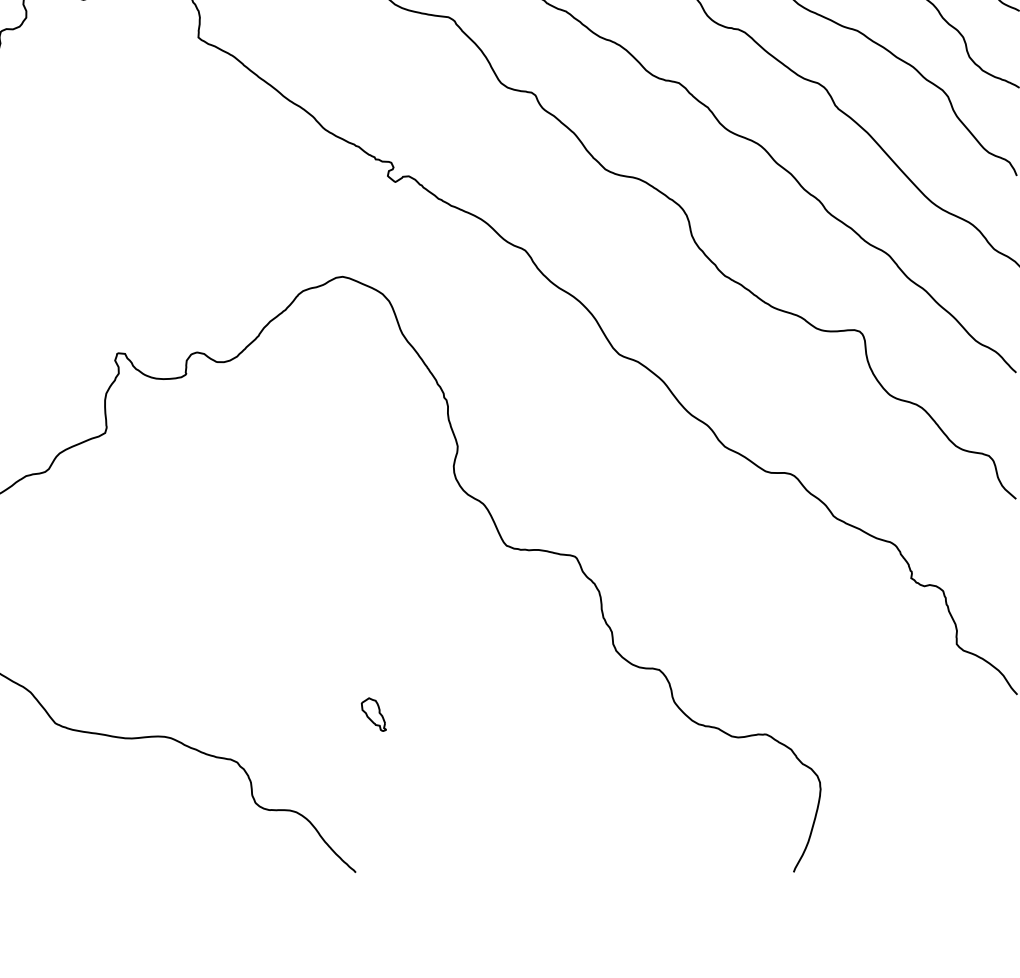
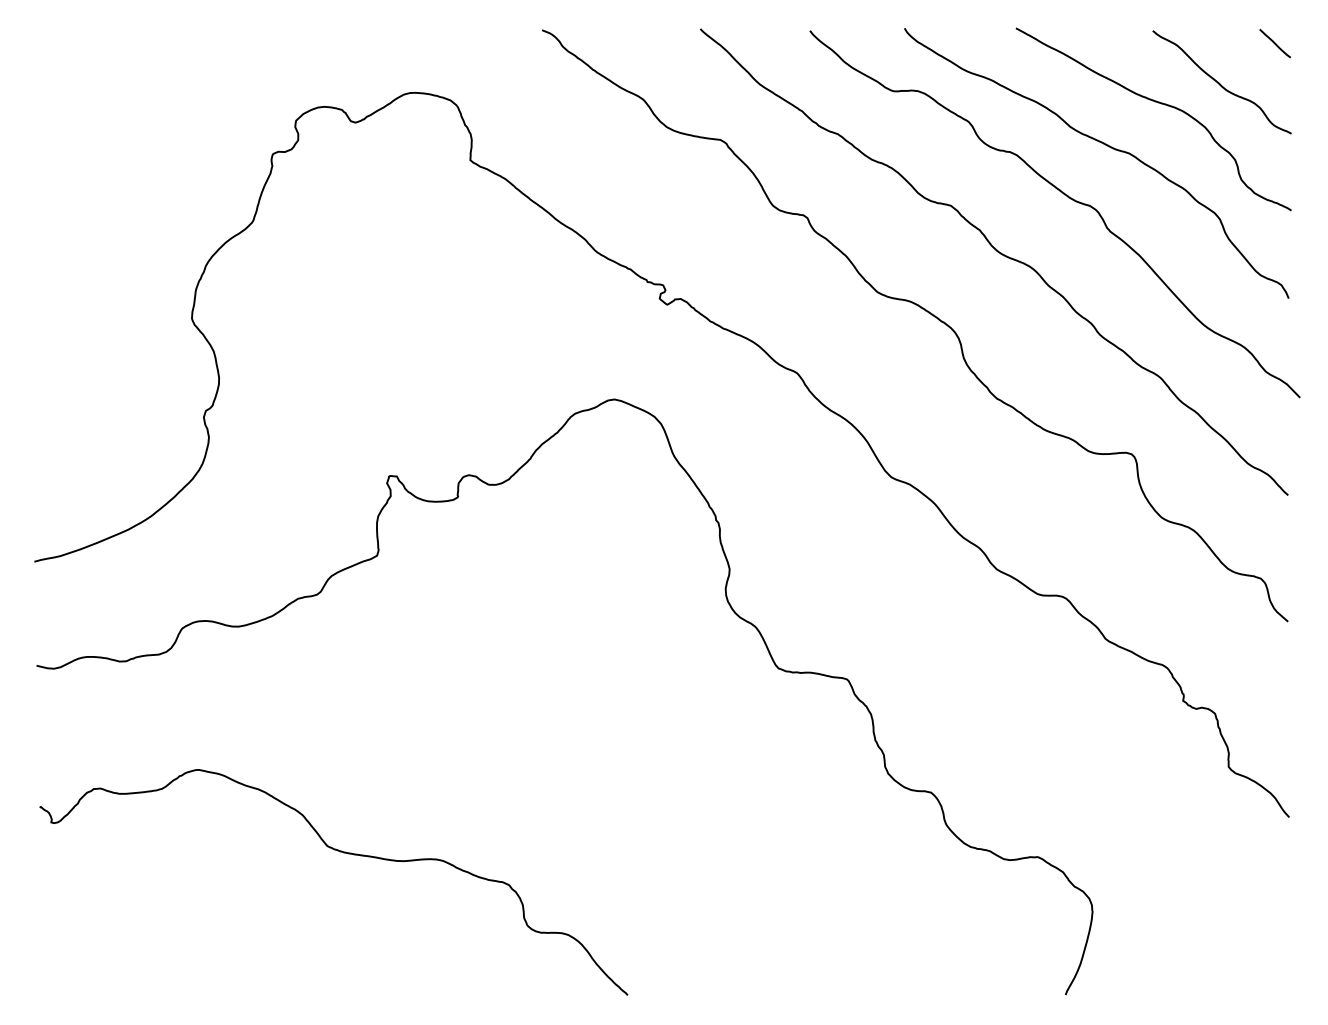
part: (373, 714) -> (645, 837), removed

